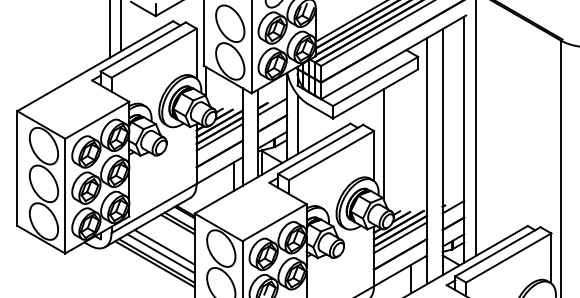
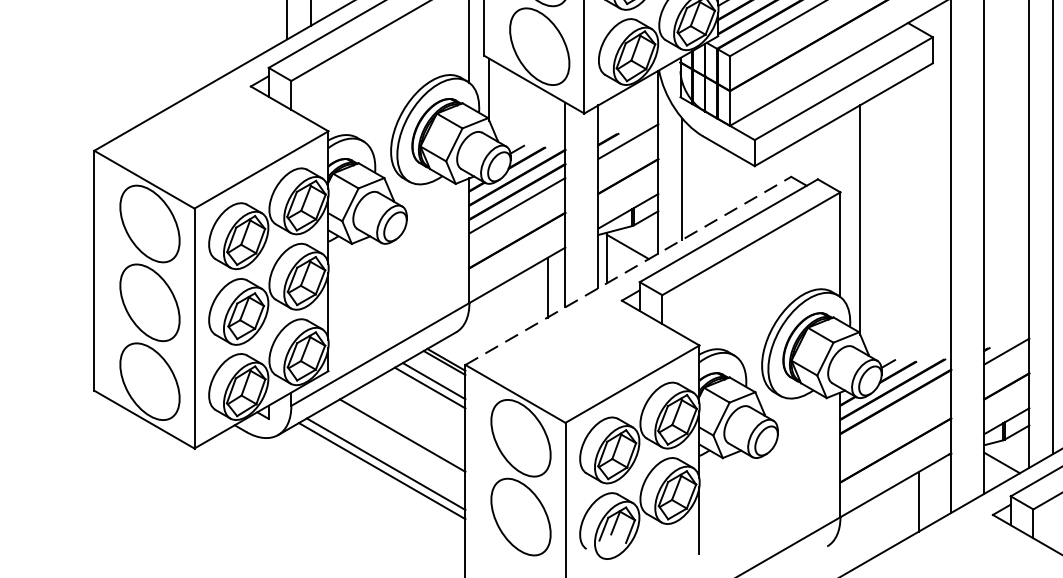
line: (272, 168) -> (628, 270), solid -> dashed
line: (399, 237) -> (893, 415), removed
line: (160, 253) -> (393, 448), removed

